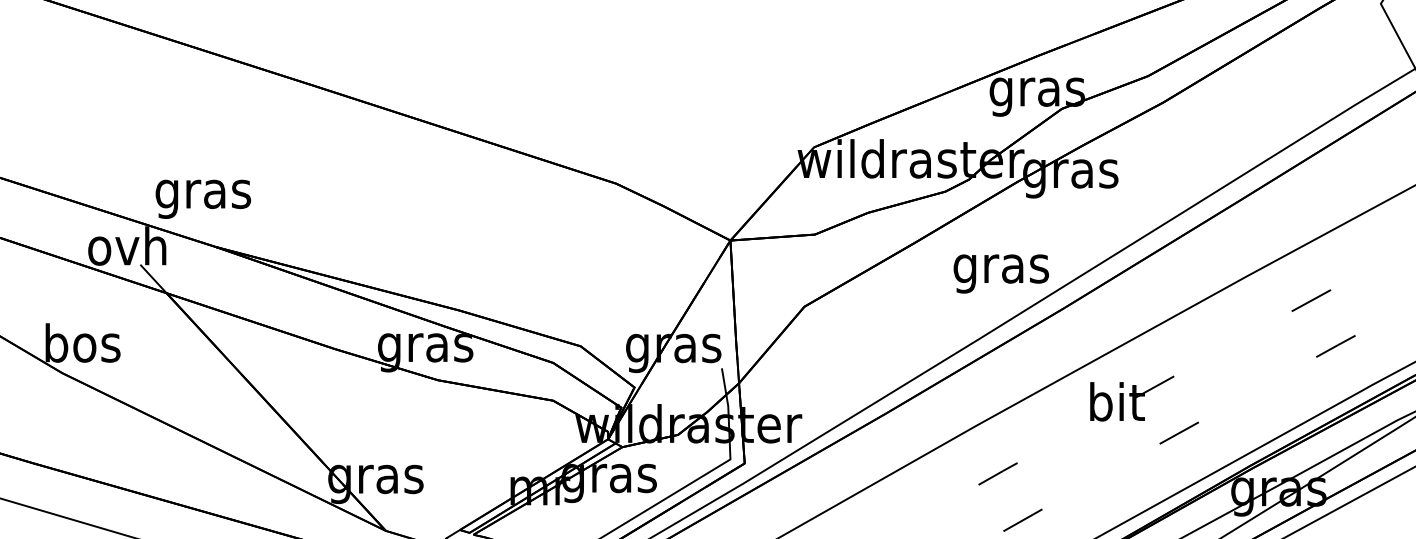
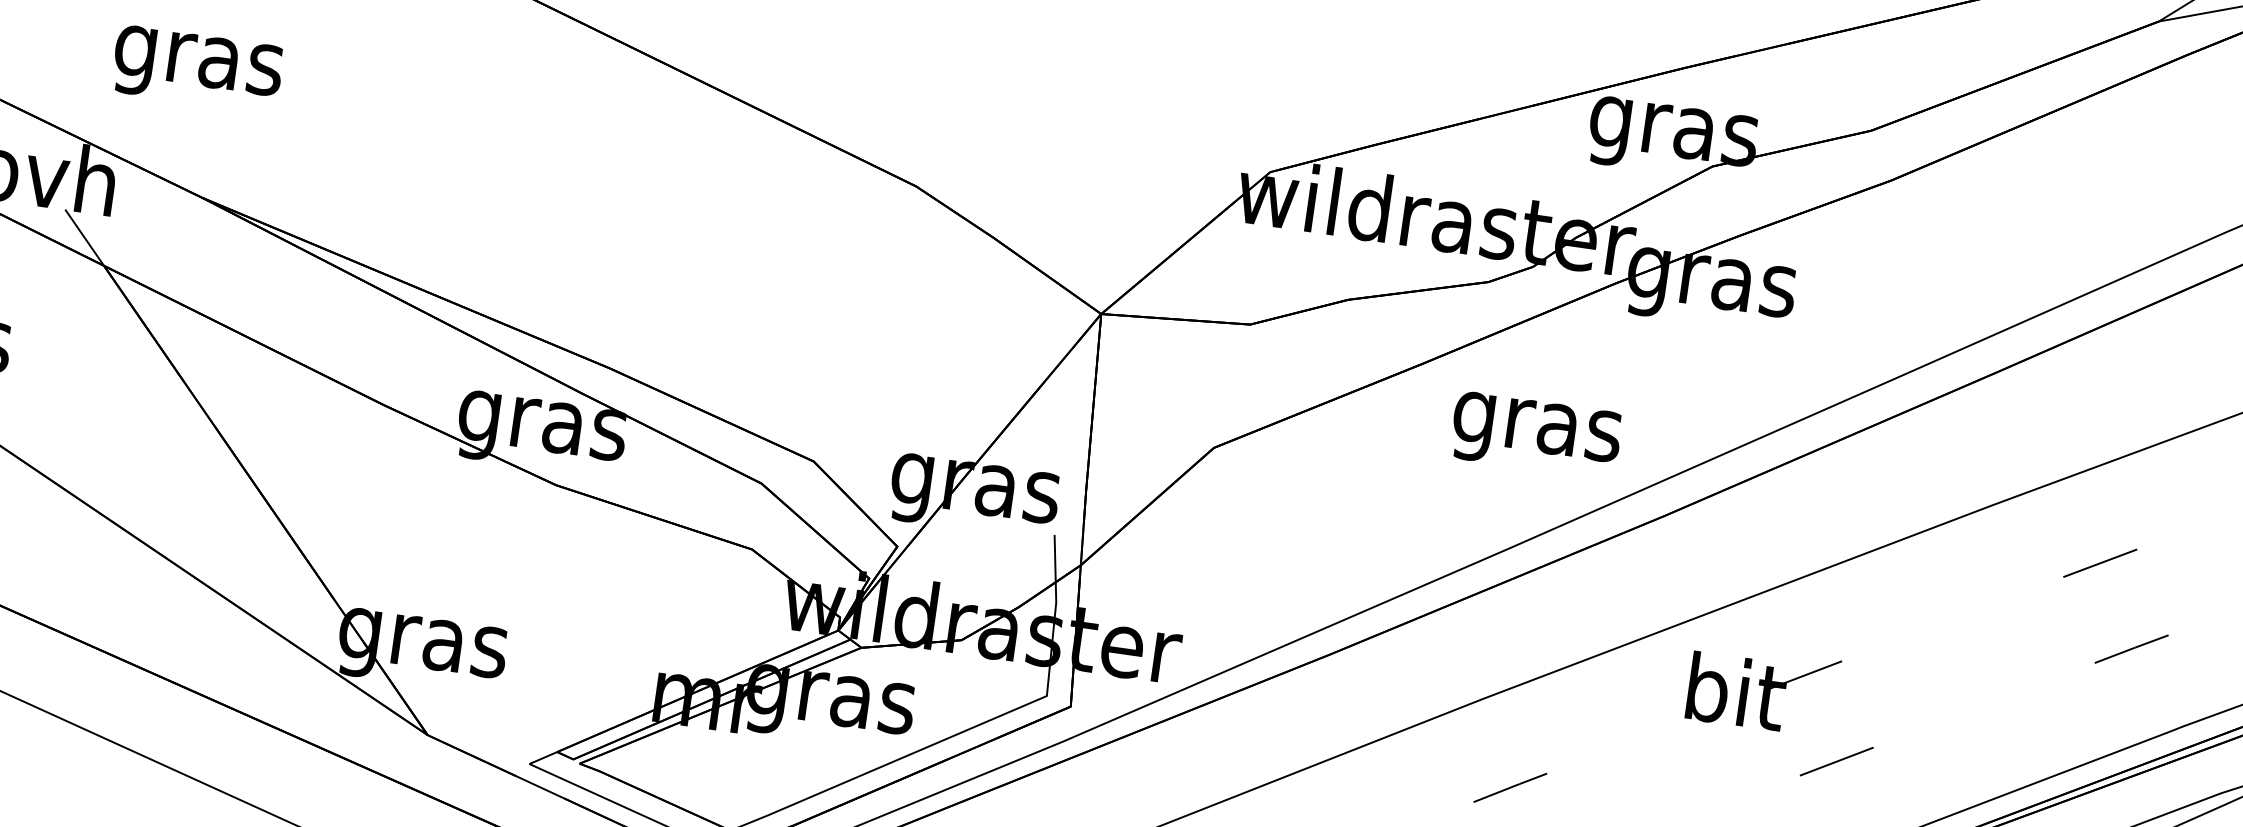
text: (203, 198) -> (197, 67), moved
text: (1001, 273) -> (1536, 434), moved

